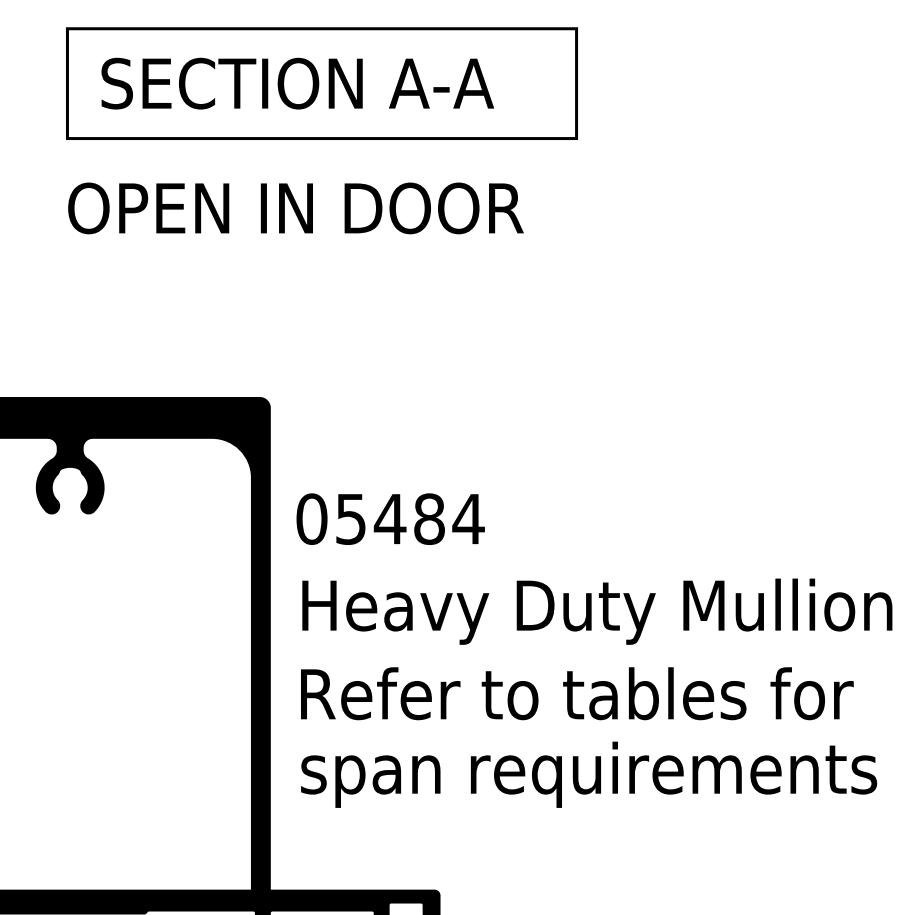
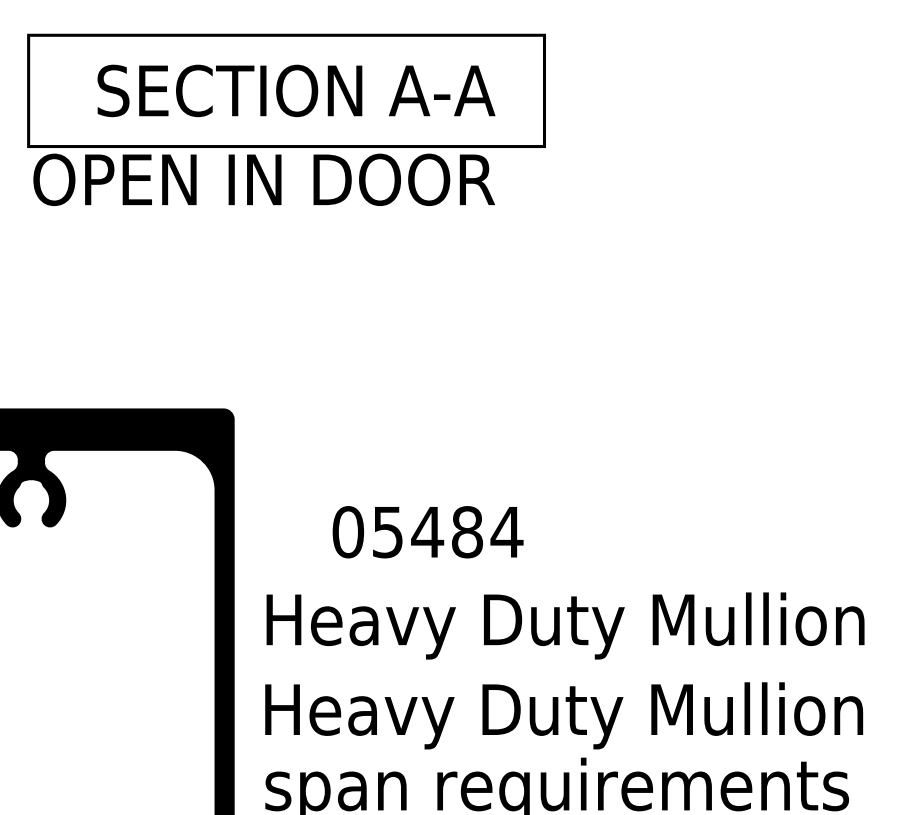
text: (297, 83) -> (296, 90), moved
text: (295, 208) -> (263, 179), moved
text: (390, 518) -> (427, 531), moved
text: (598, 700) -> (566, 715), Refer to tables for -> Heavy Duty Mullion

